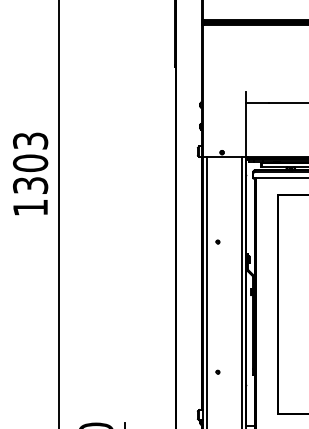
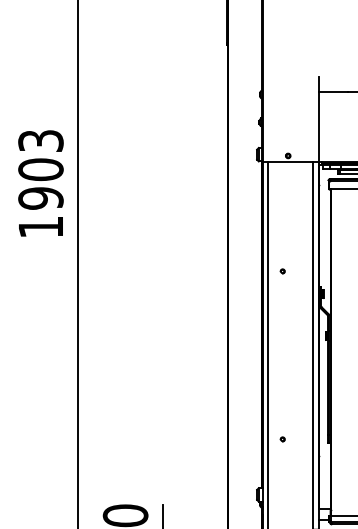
text: (30, 185) -> (40, 198), 1303 -> 1903

